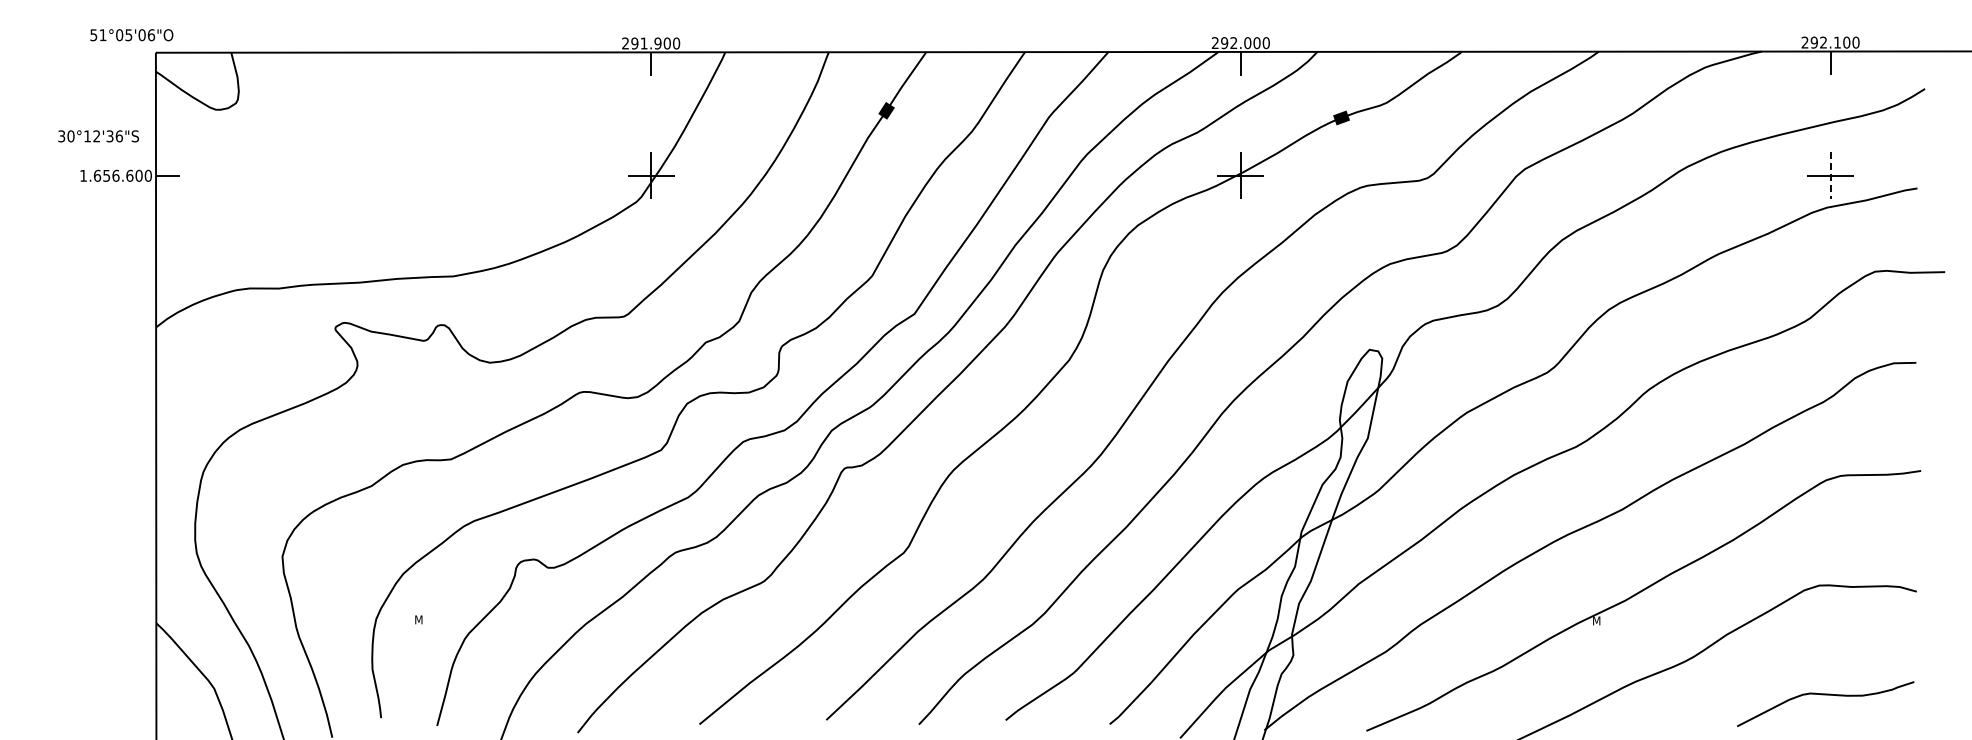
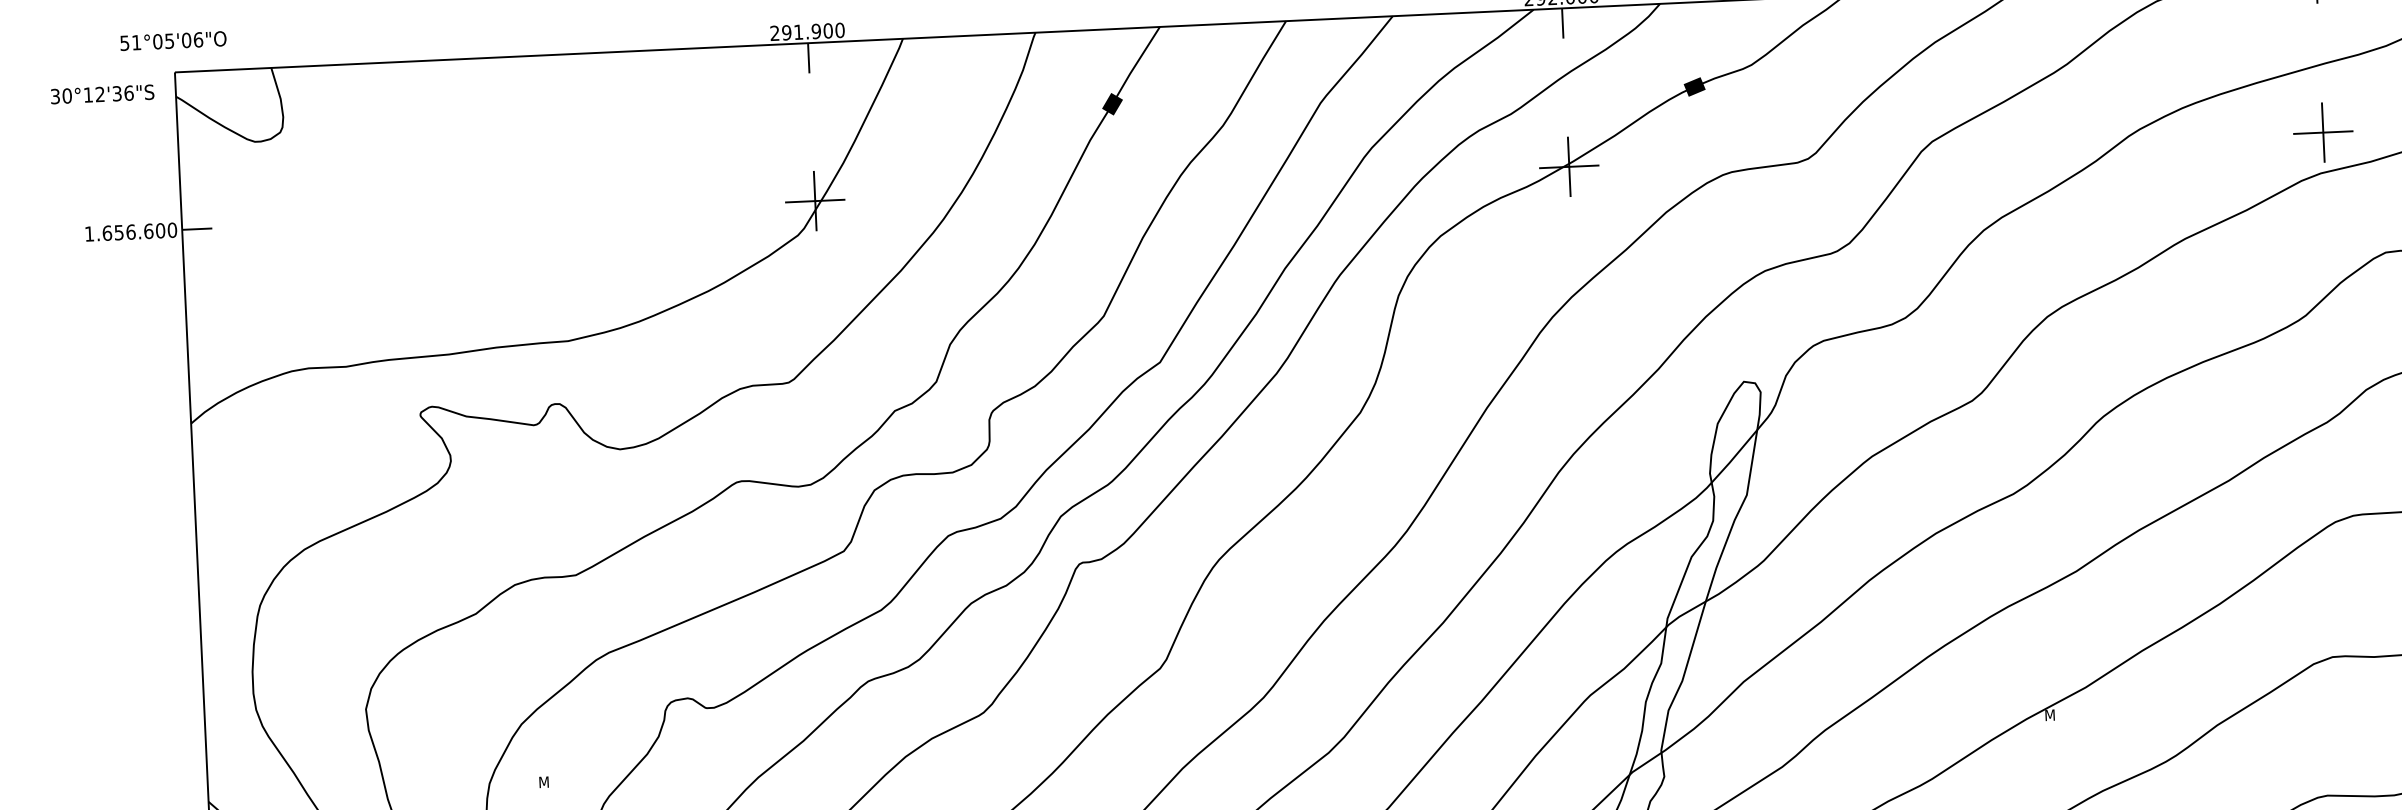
text: (131, 35) -> (172, 41), moved
text: (98, 136) -> (102, 94), moved
line: (1830, 175) -> (2323, 132), dashed -> solid

